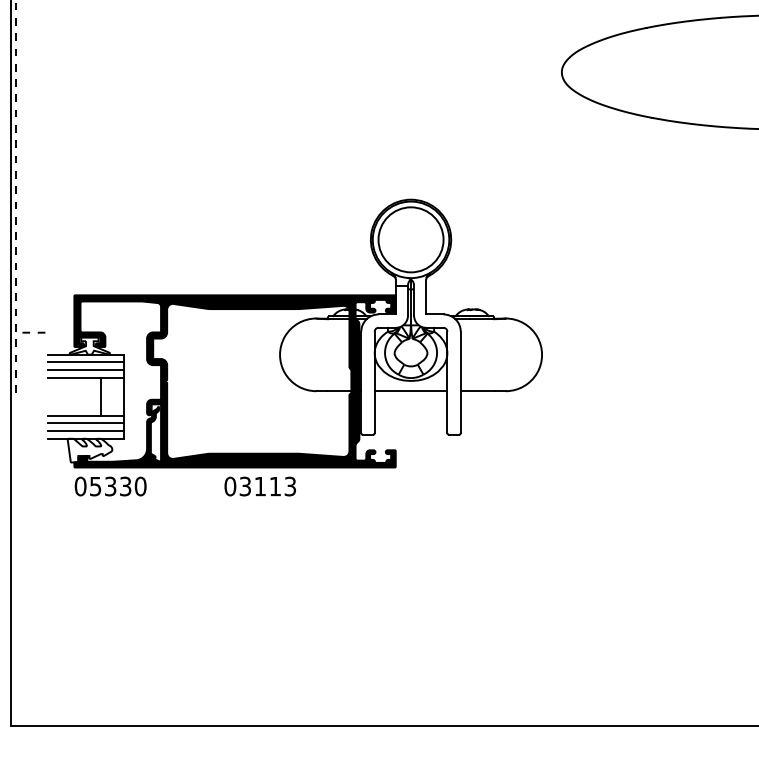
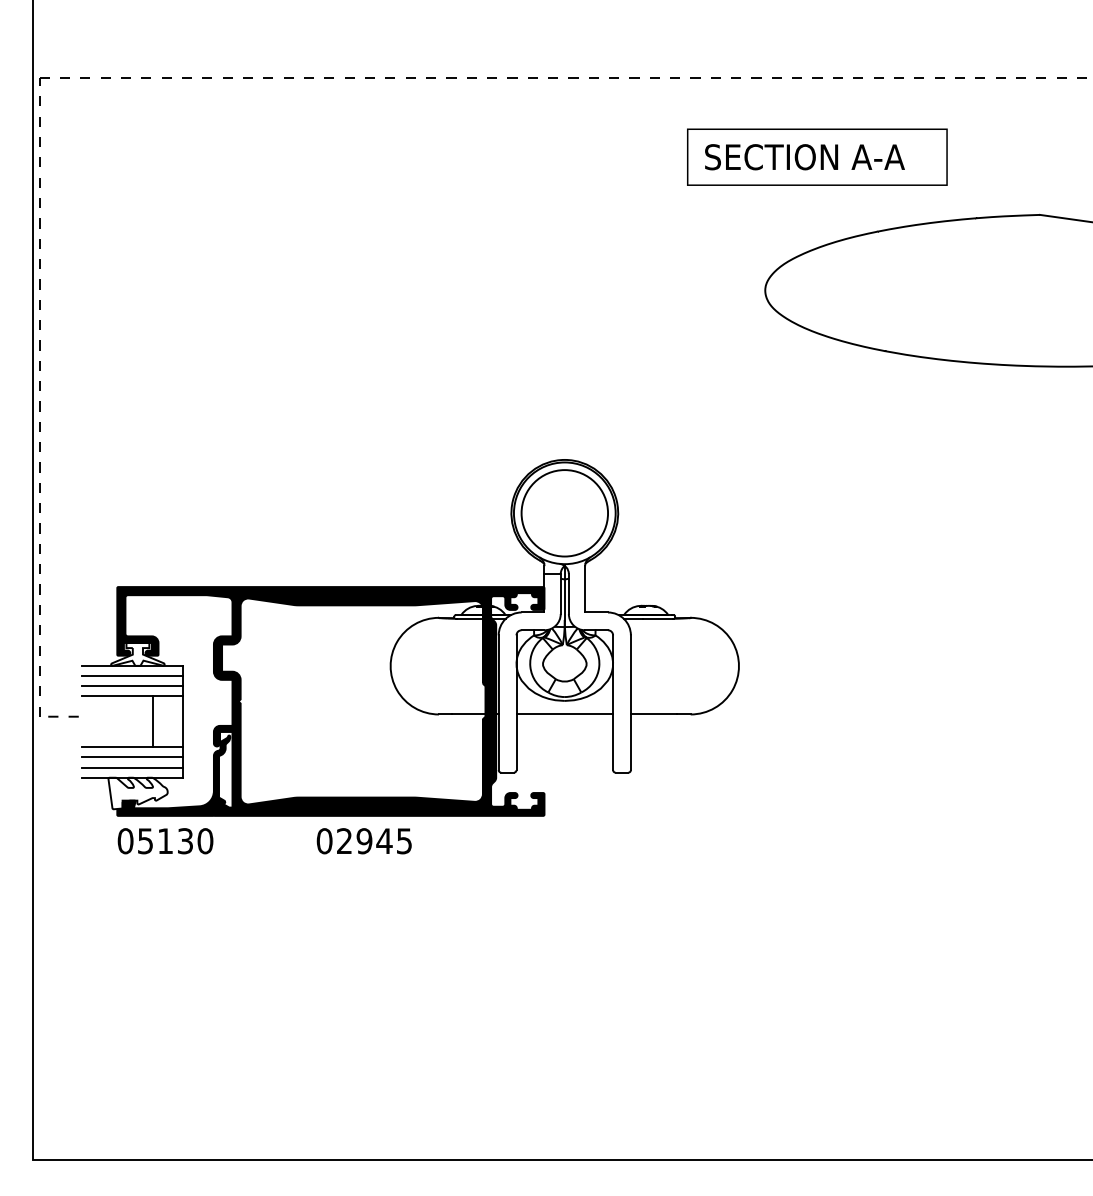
line: (30, 332) -> (58, 716), moved
text: (110, 486) -> (165, 841), 05330 -> 05130
text: (267, 486) -> (374, 841), 03113 -> 02945

